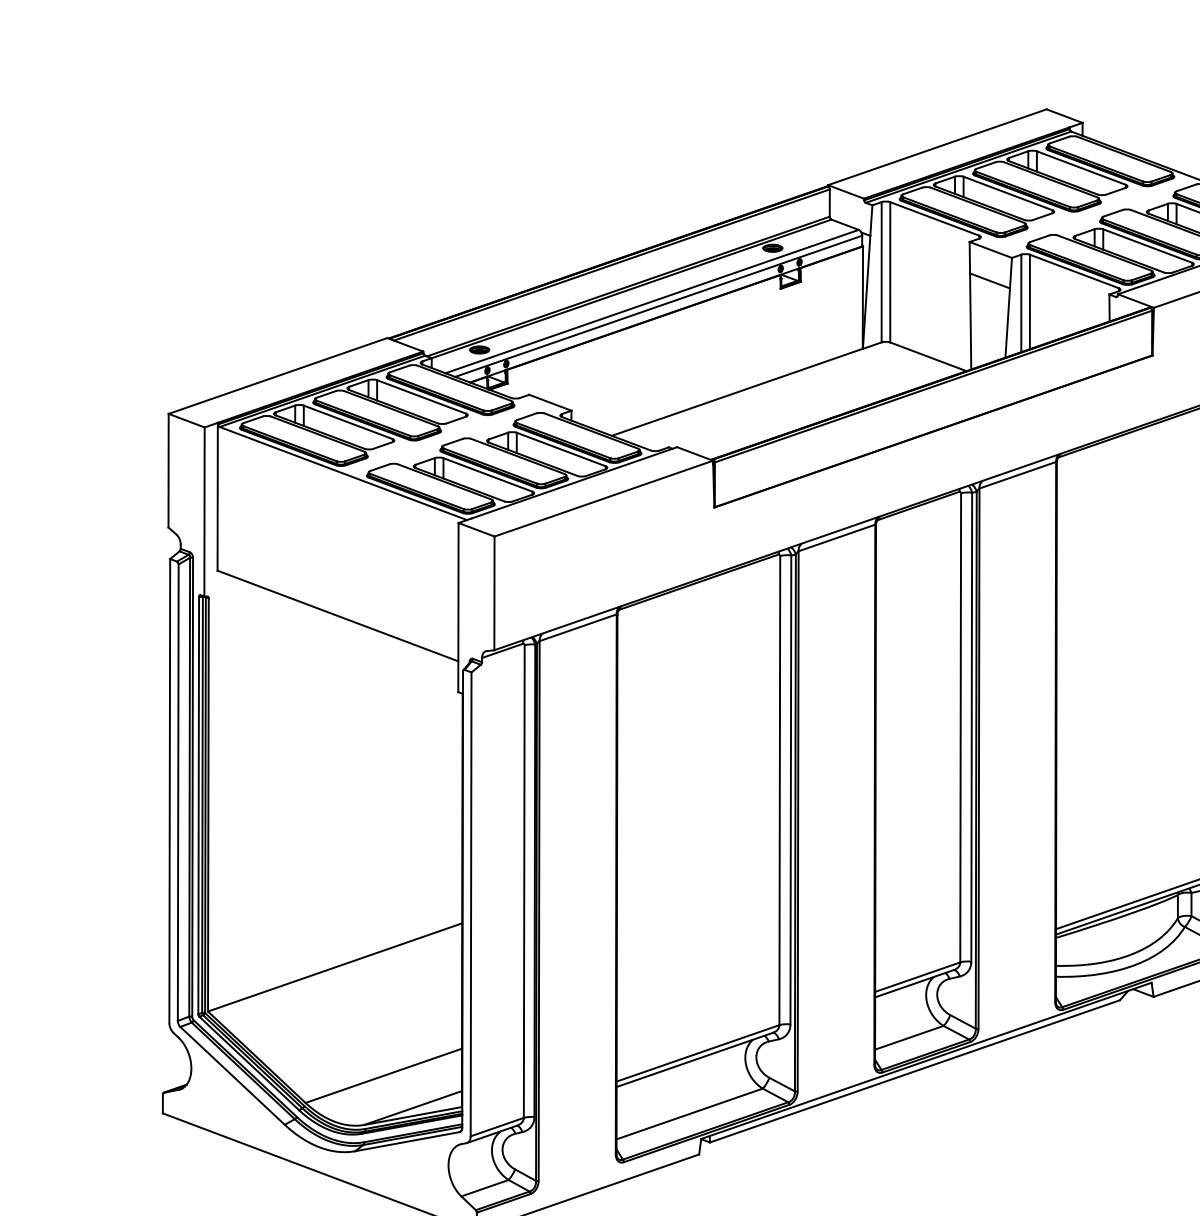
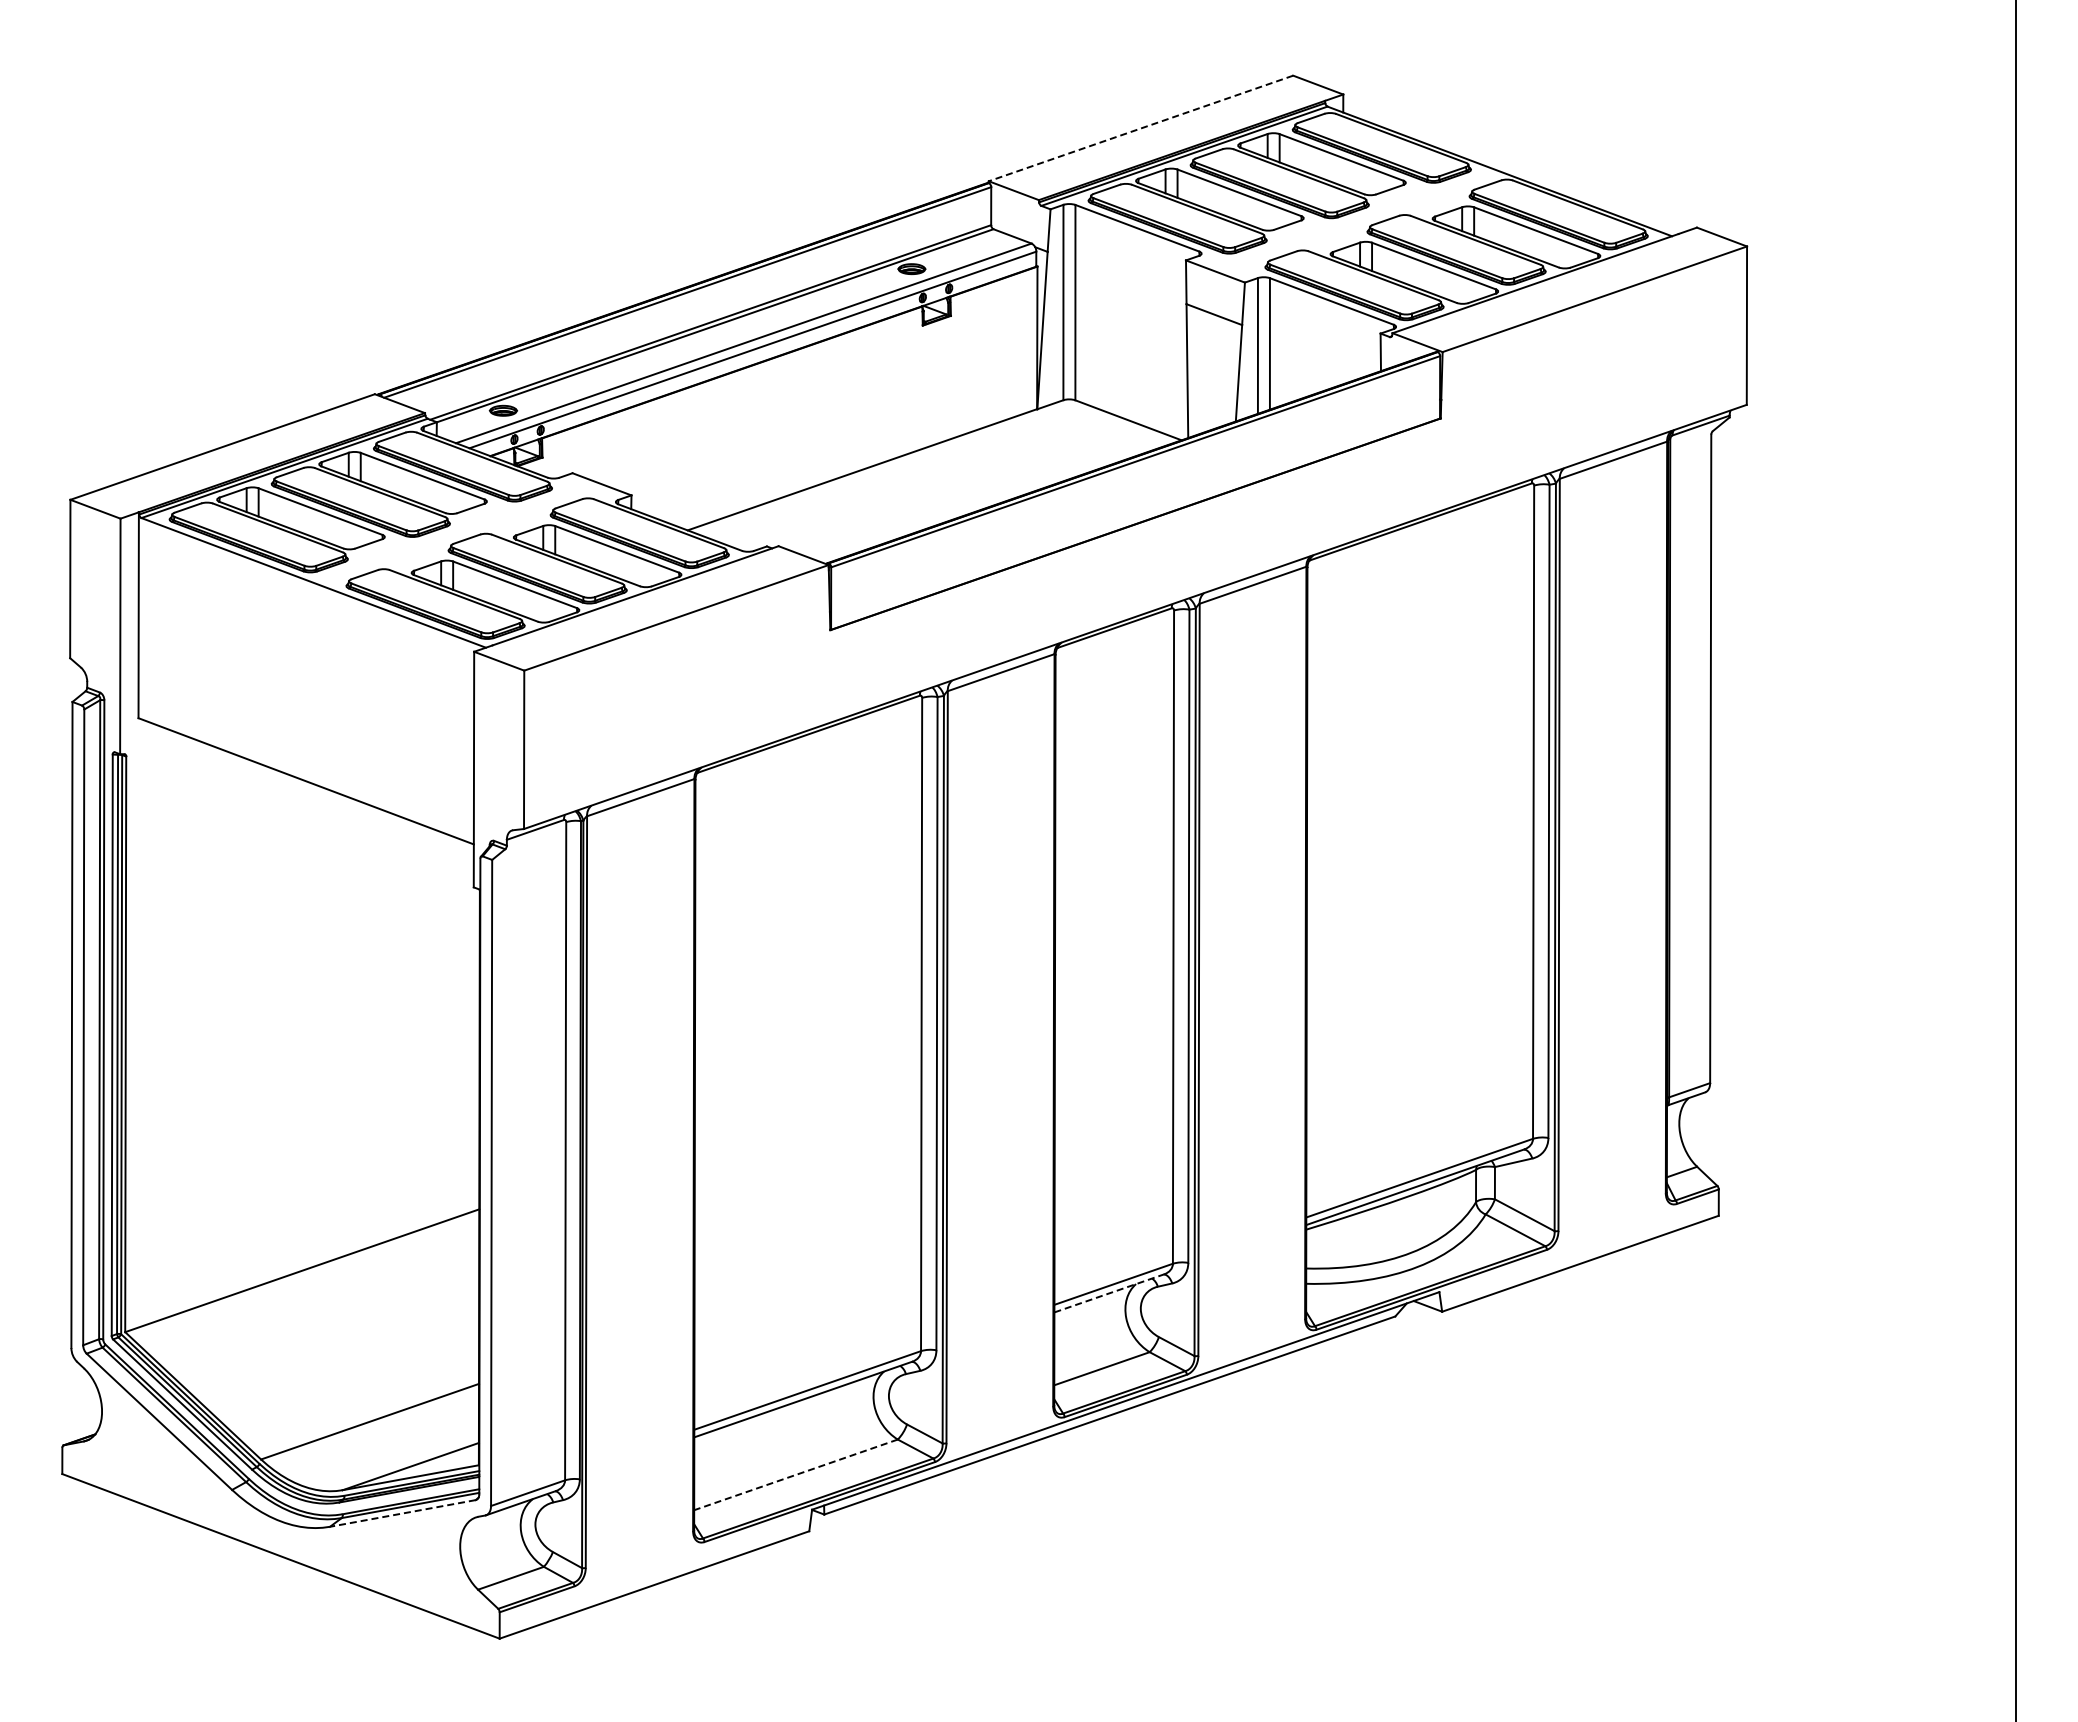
line: (936, 147) -> (1140, 128), solid -> dashed
line: (914, 983) -> (1109, 1293), solid -> dashed
line: (690, 1113) -> (796, 1474), solid -> dashed
line: (407, 1141) -> (402, 1513), solid -> dashed

